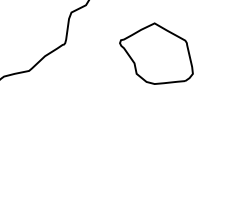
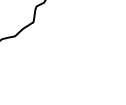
part: (155, 53) -> (79, 27), removed

